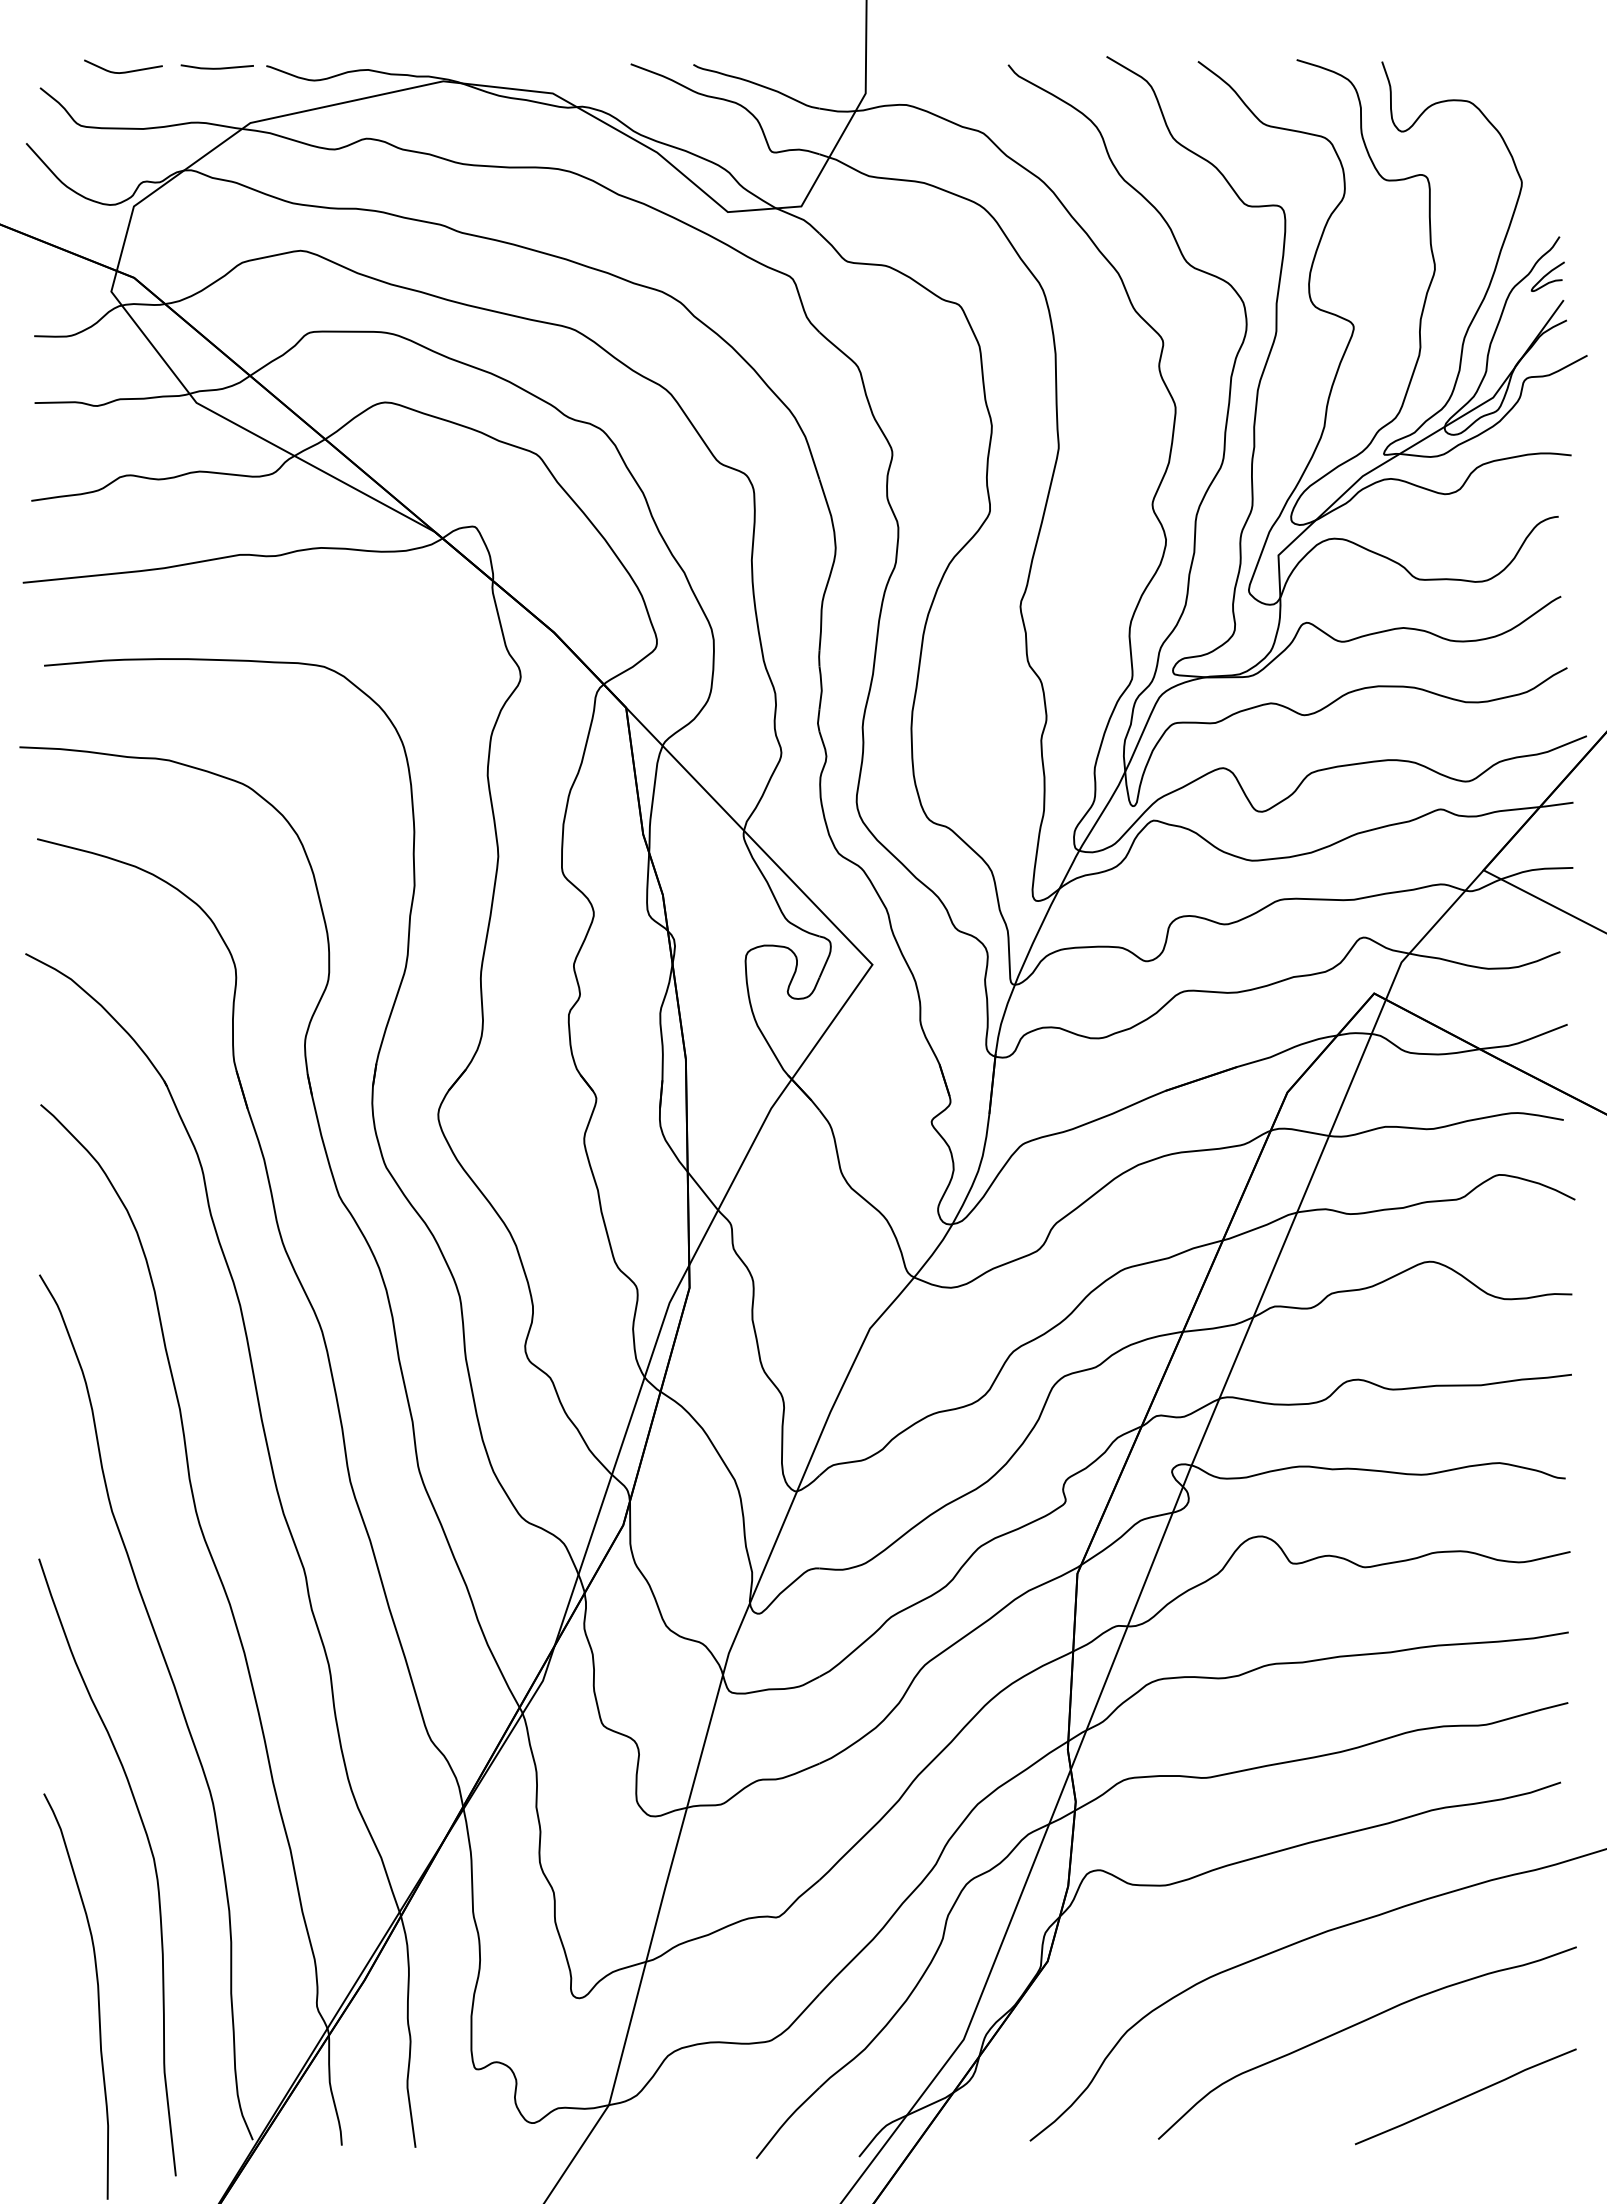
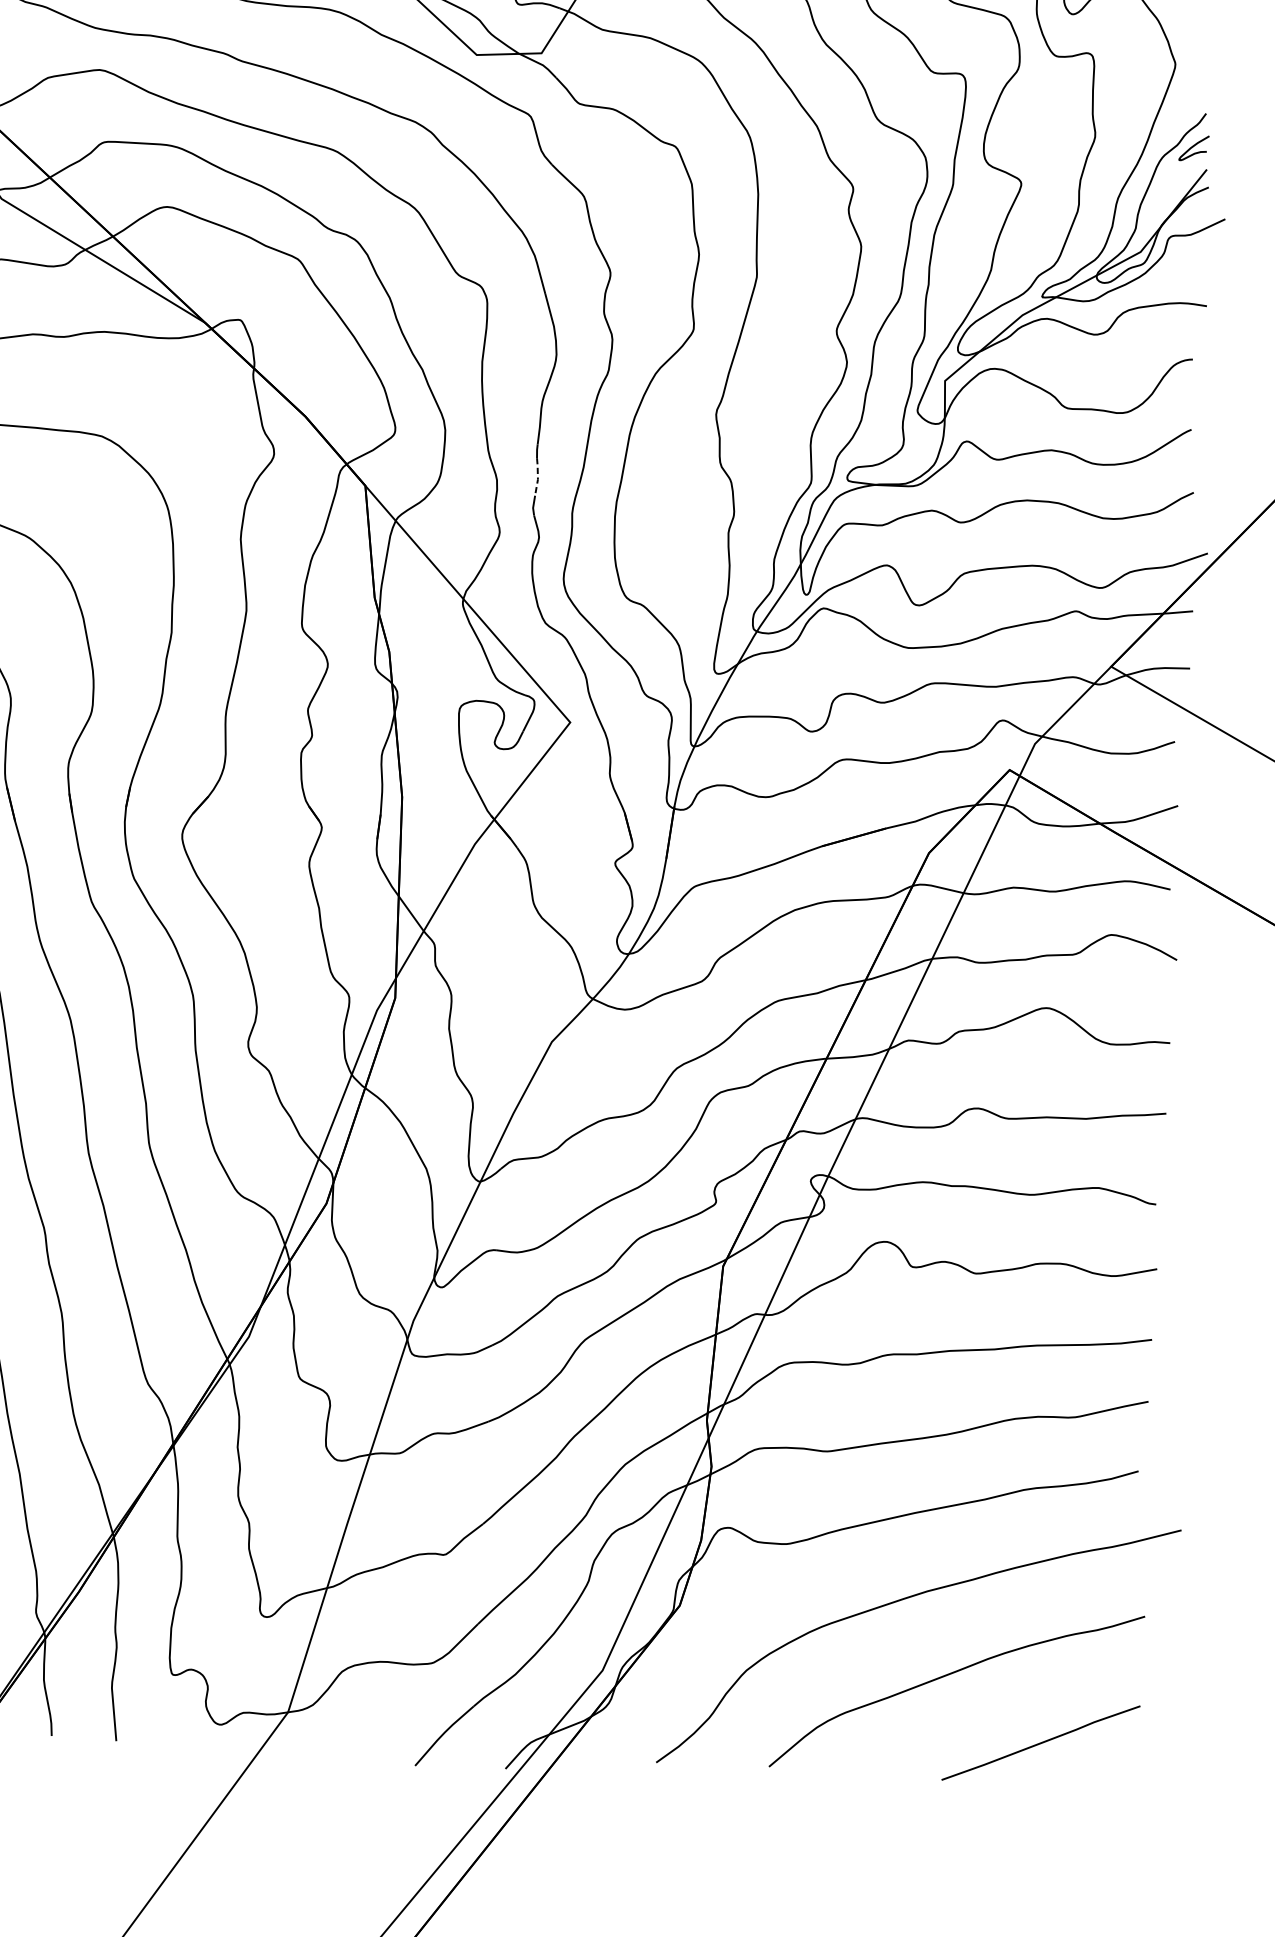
line: (821, 688) -> (537, 477), solid -> dashed

